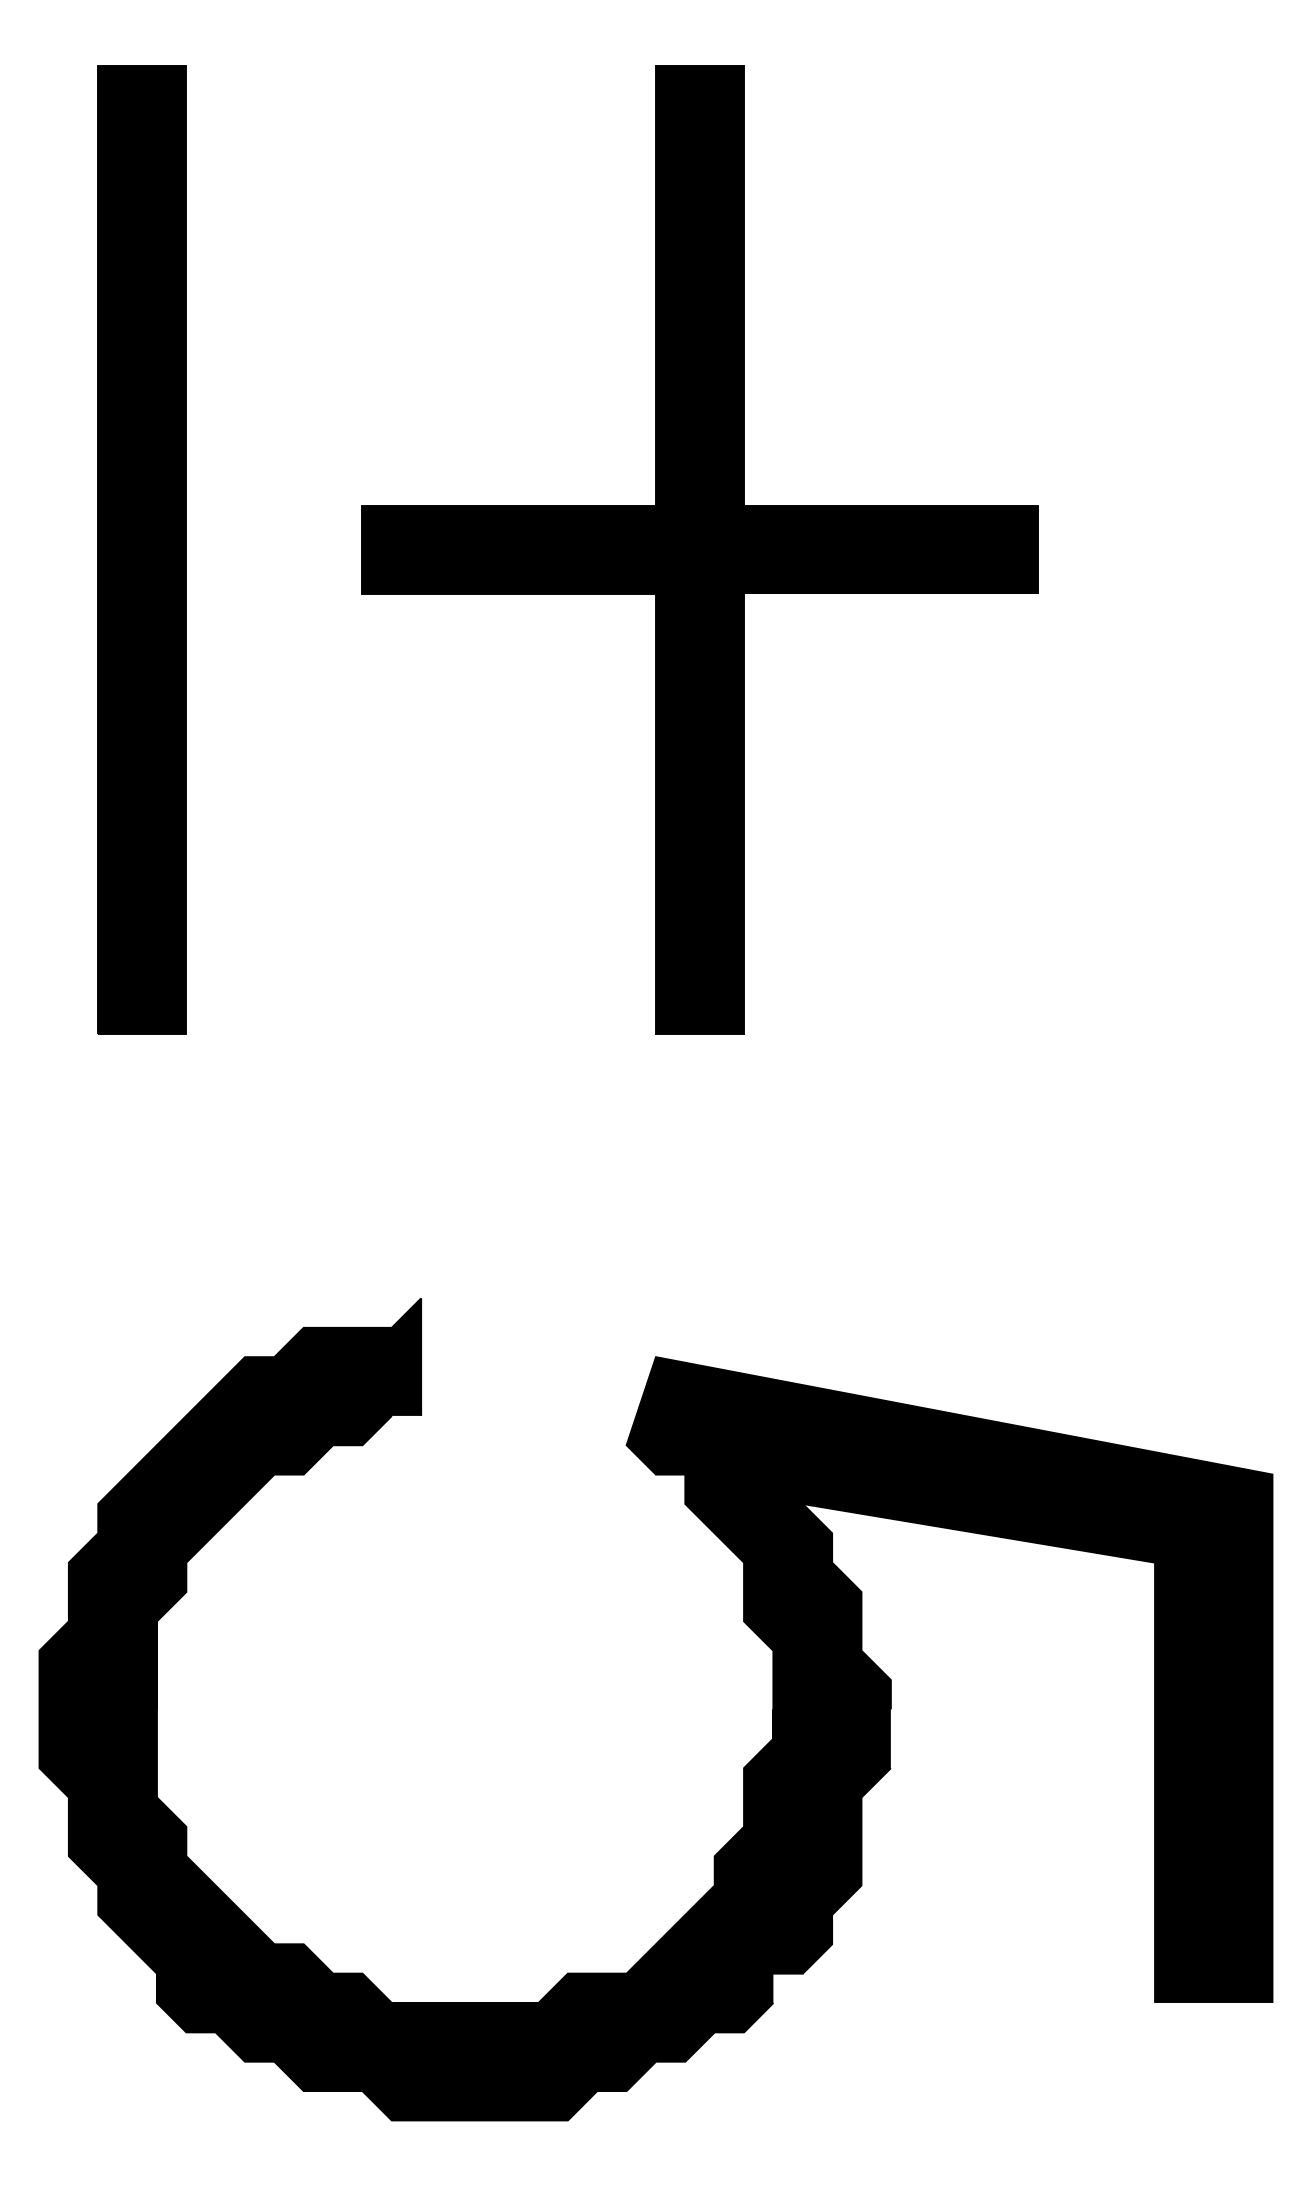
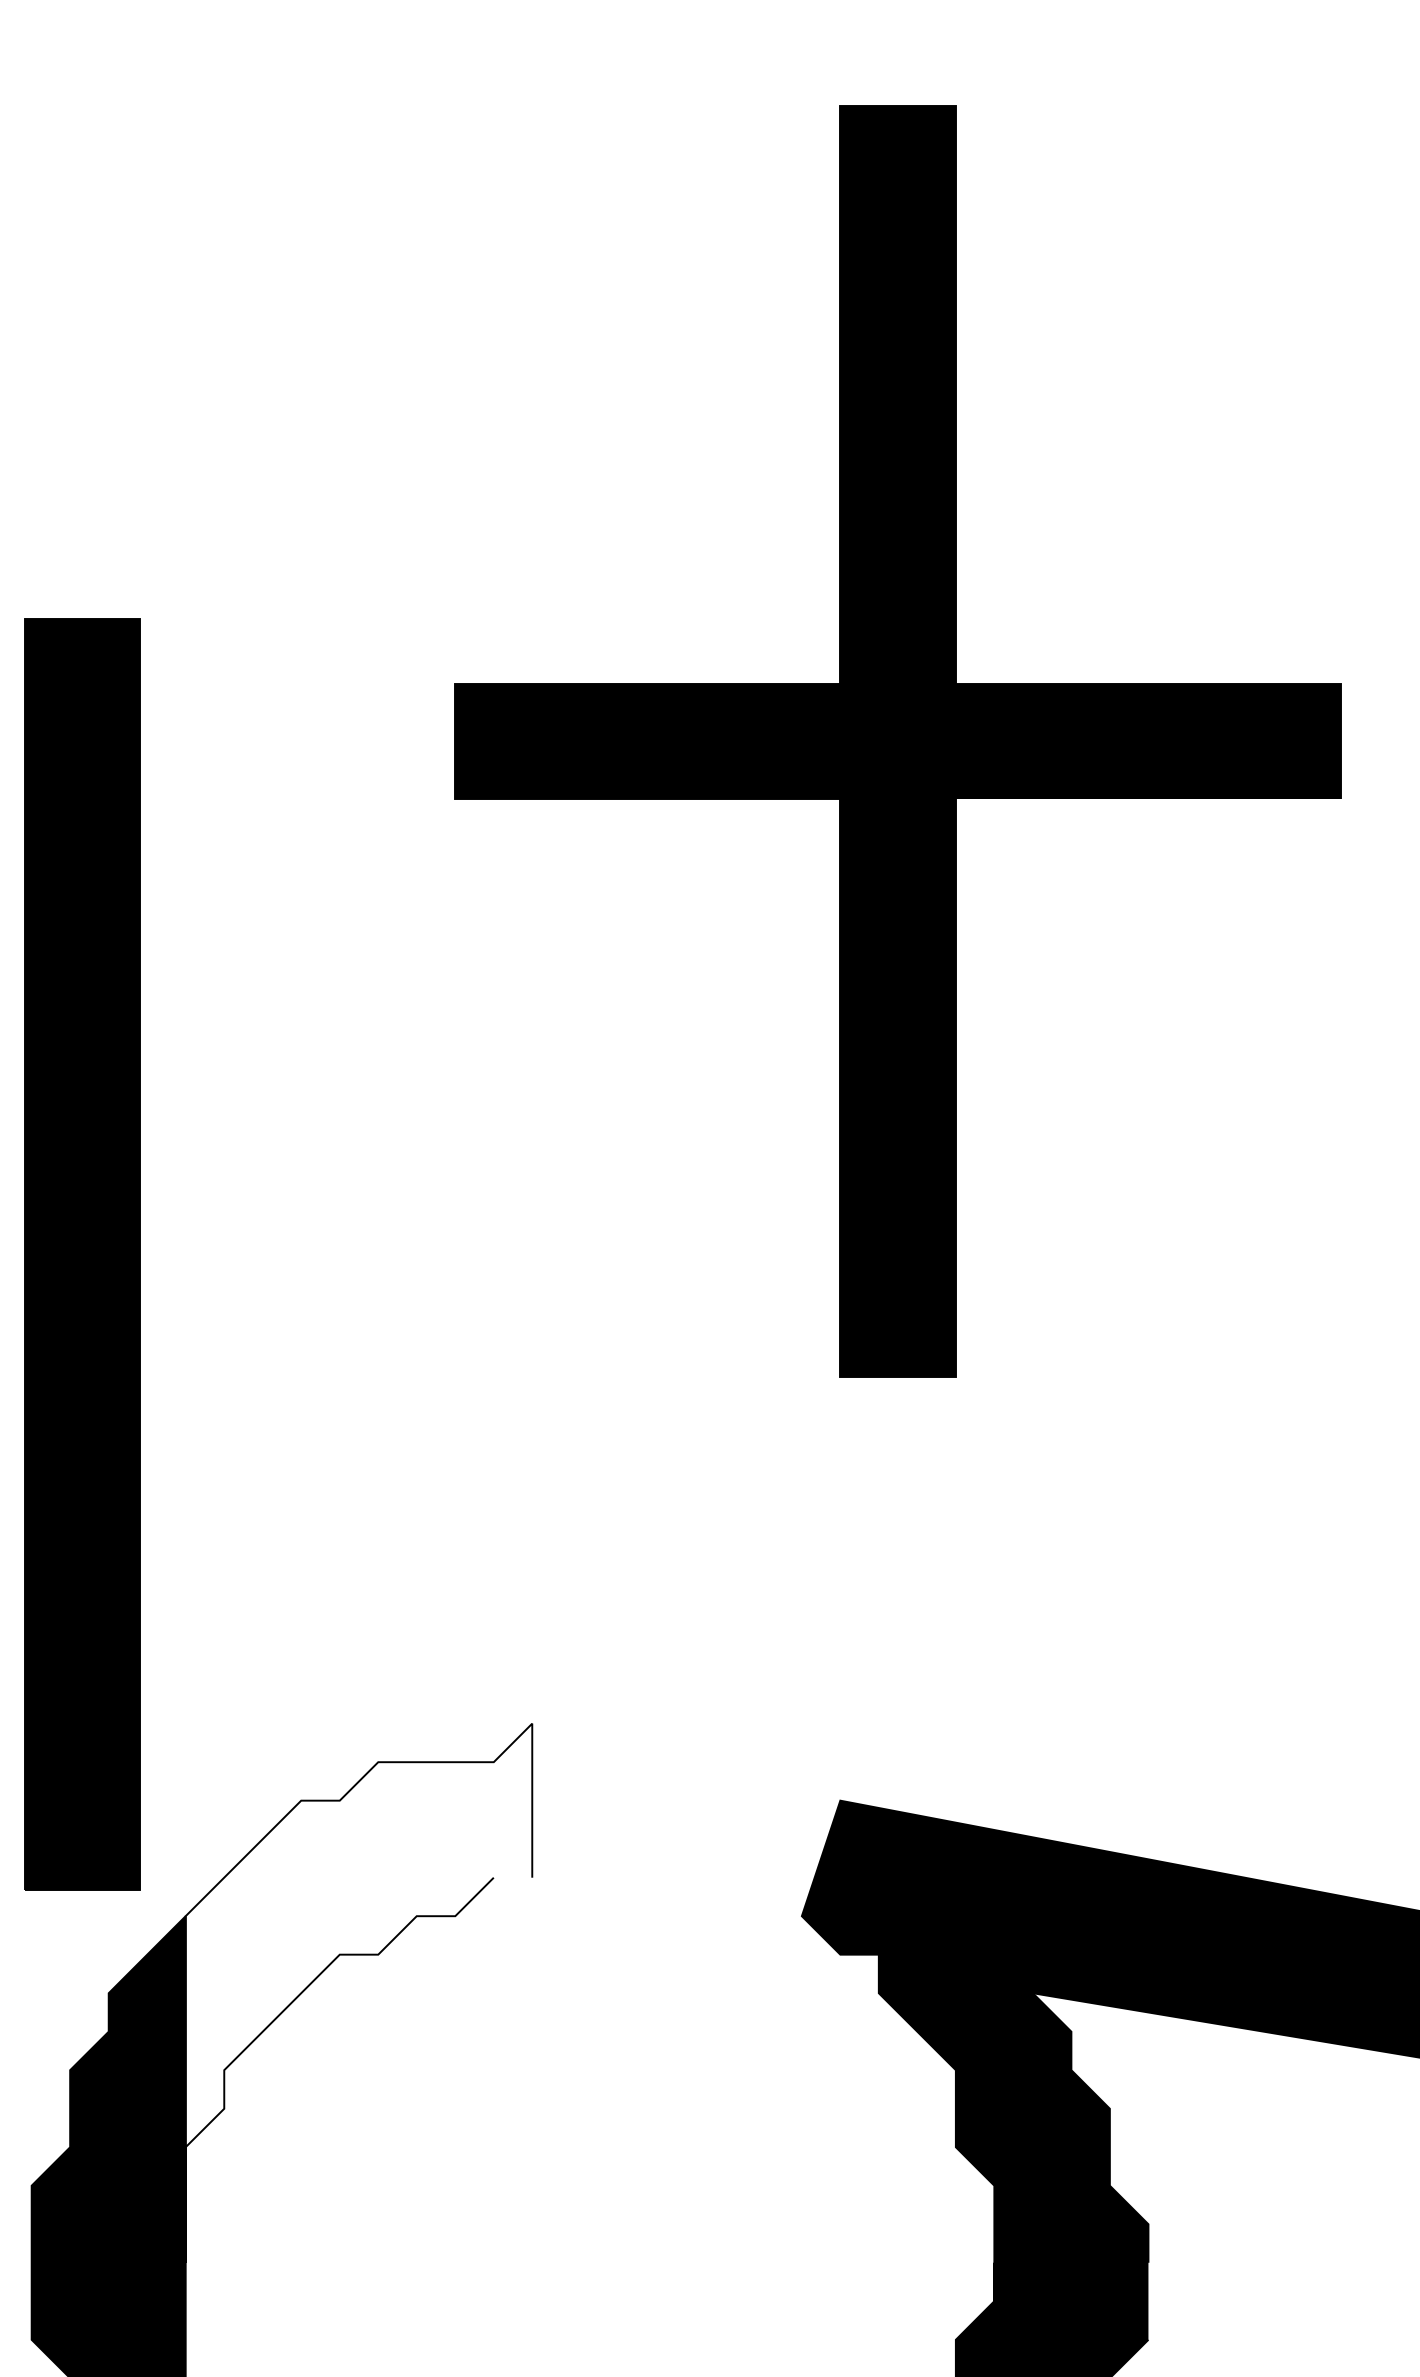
part: (141, 549) -> (81, 1254), moved
fill: (288, 1503) -> (358, 1992), removed

